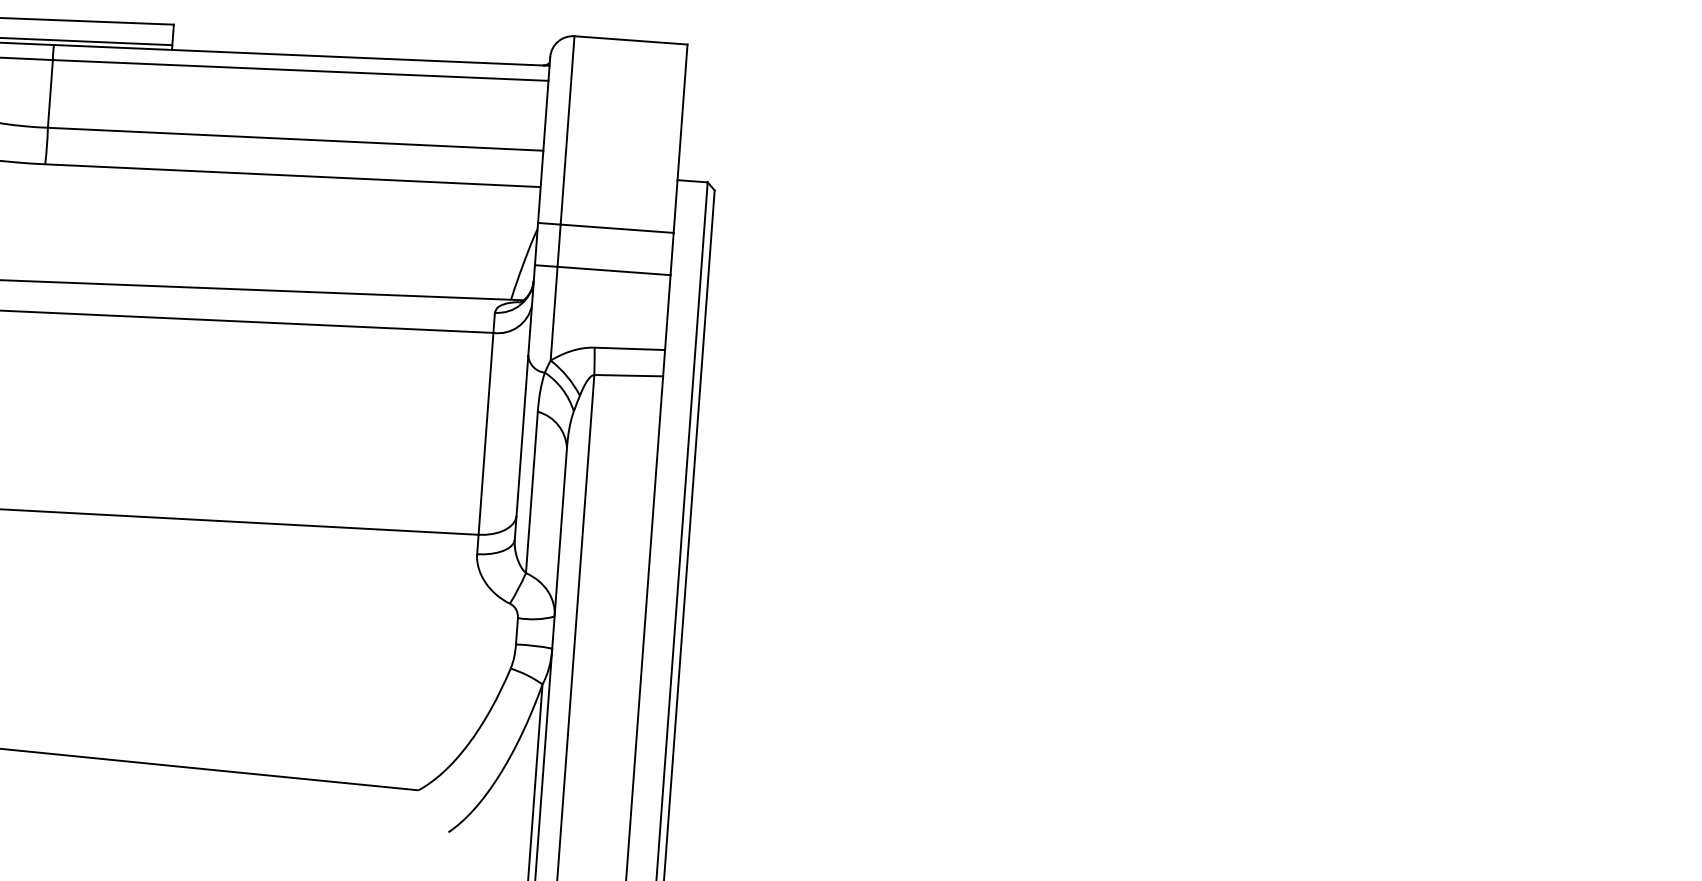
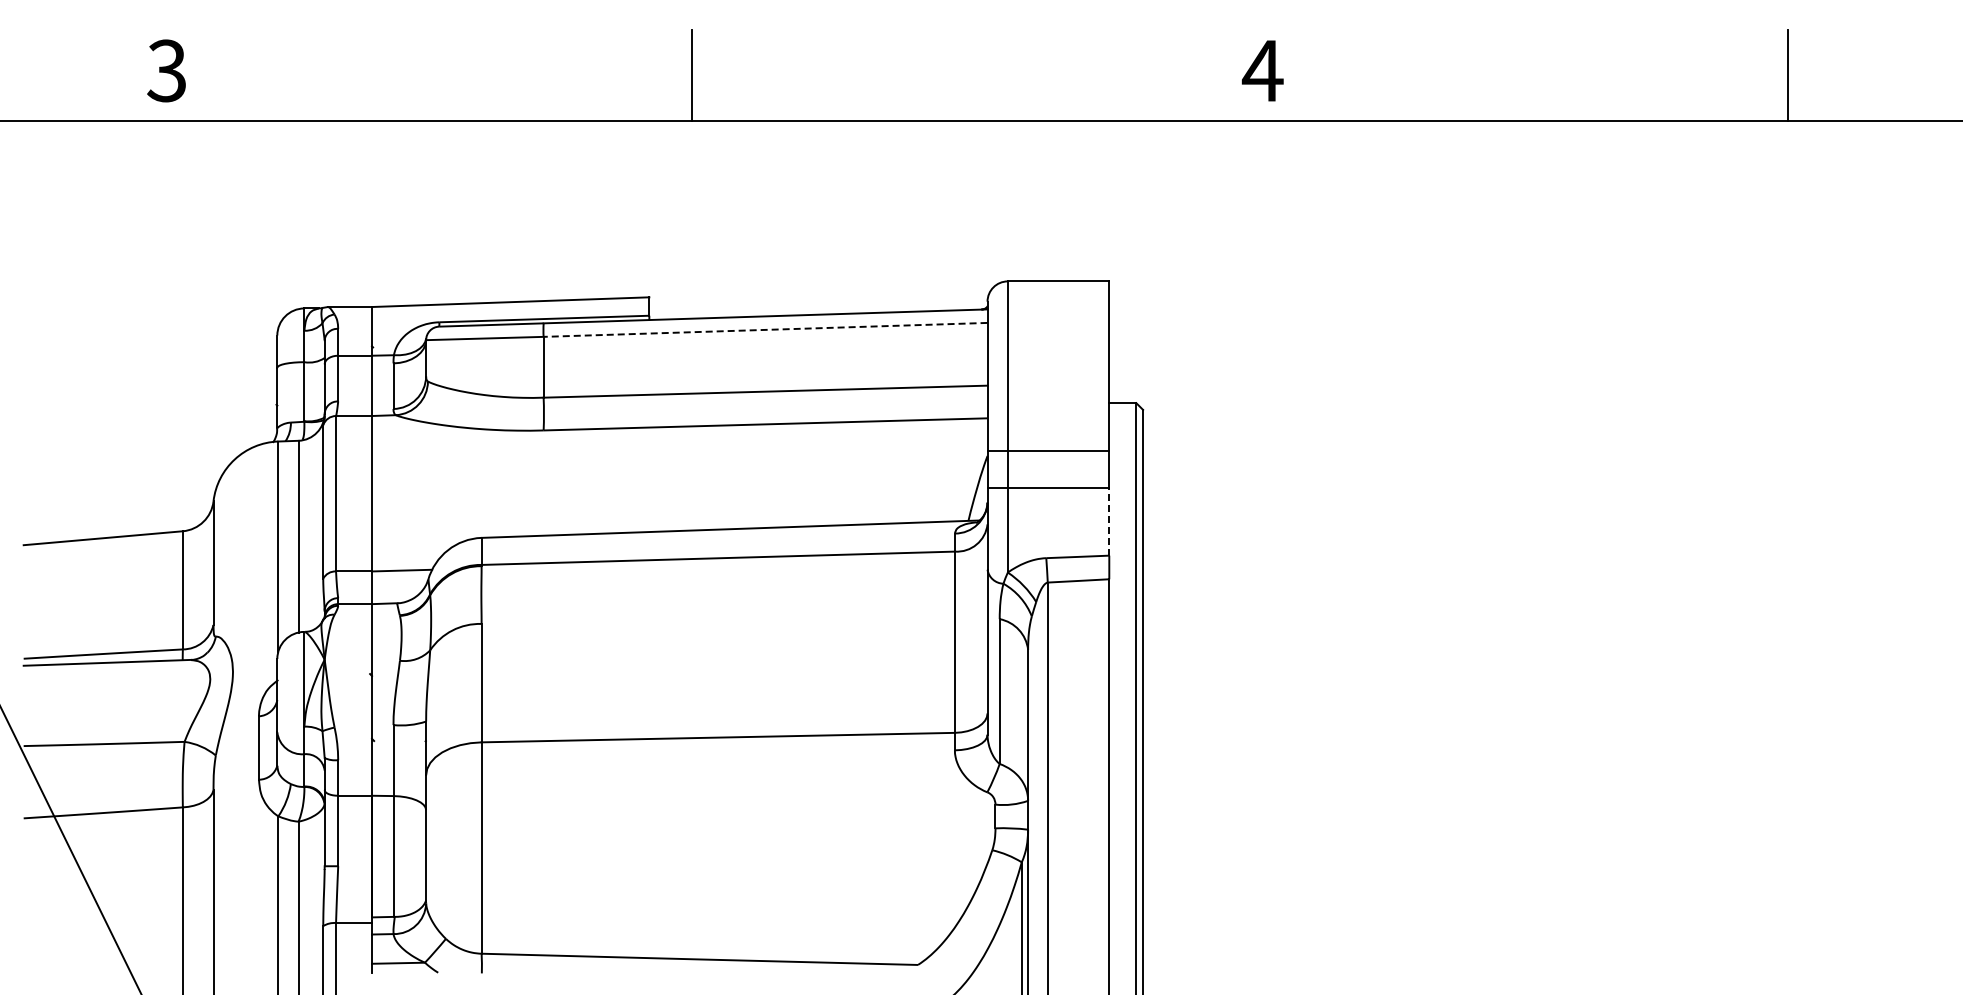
line: (300, 70) -> (765, 329), solid -> dashed
line: (668, 313) -> (1109, 522), solid -> dashed

